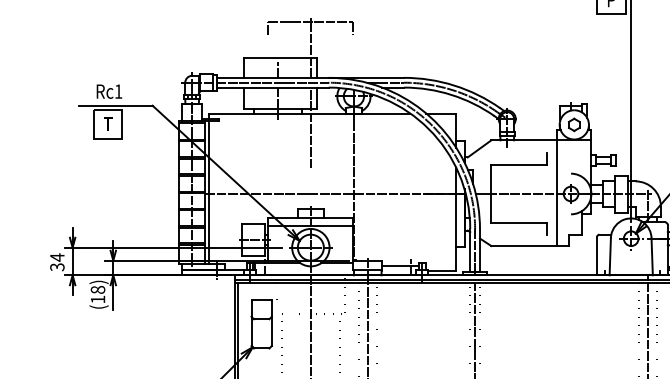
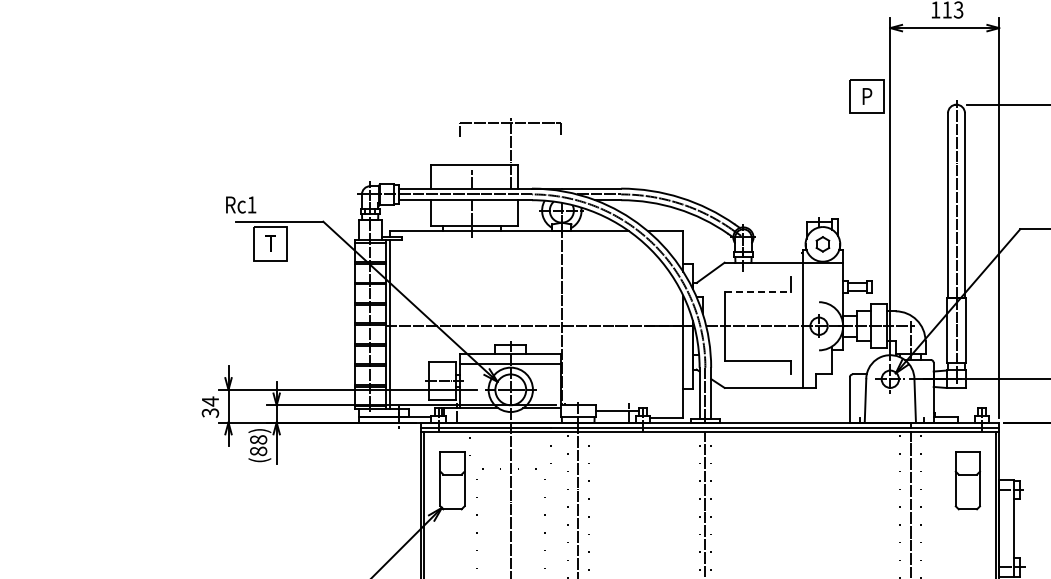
text: (109, 91) -> (241, 204), moved
line: (310, 127) -> (510, 247), removed
line: (519, 164) -> (758, 291), solid -> dashed
text: (97, 299) -> (258, 451), (18) -> (88)

